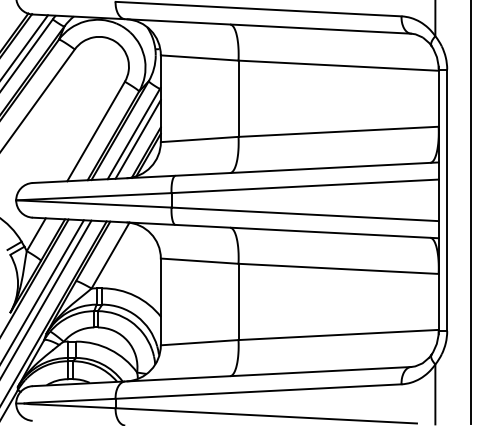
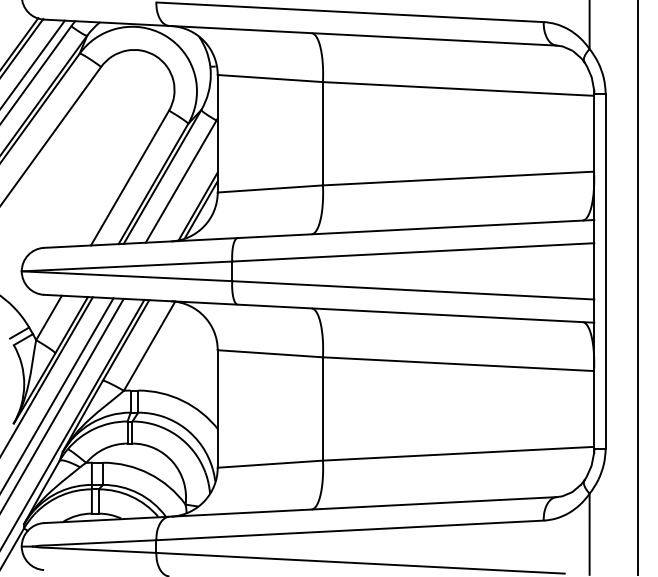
line: (137, 139) -> (186, 188), removed

